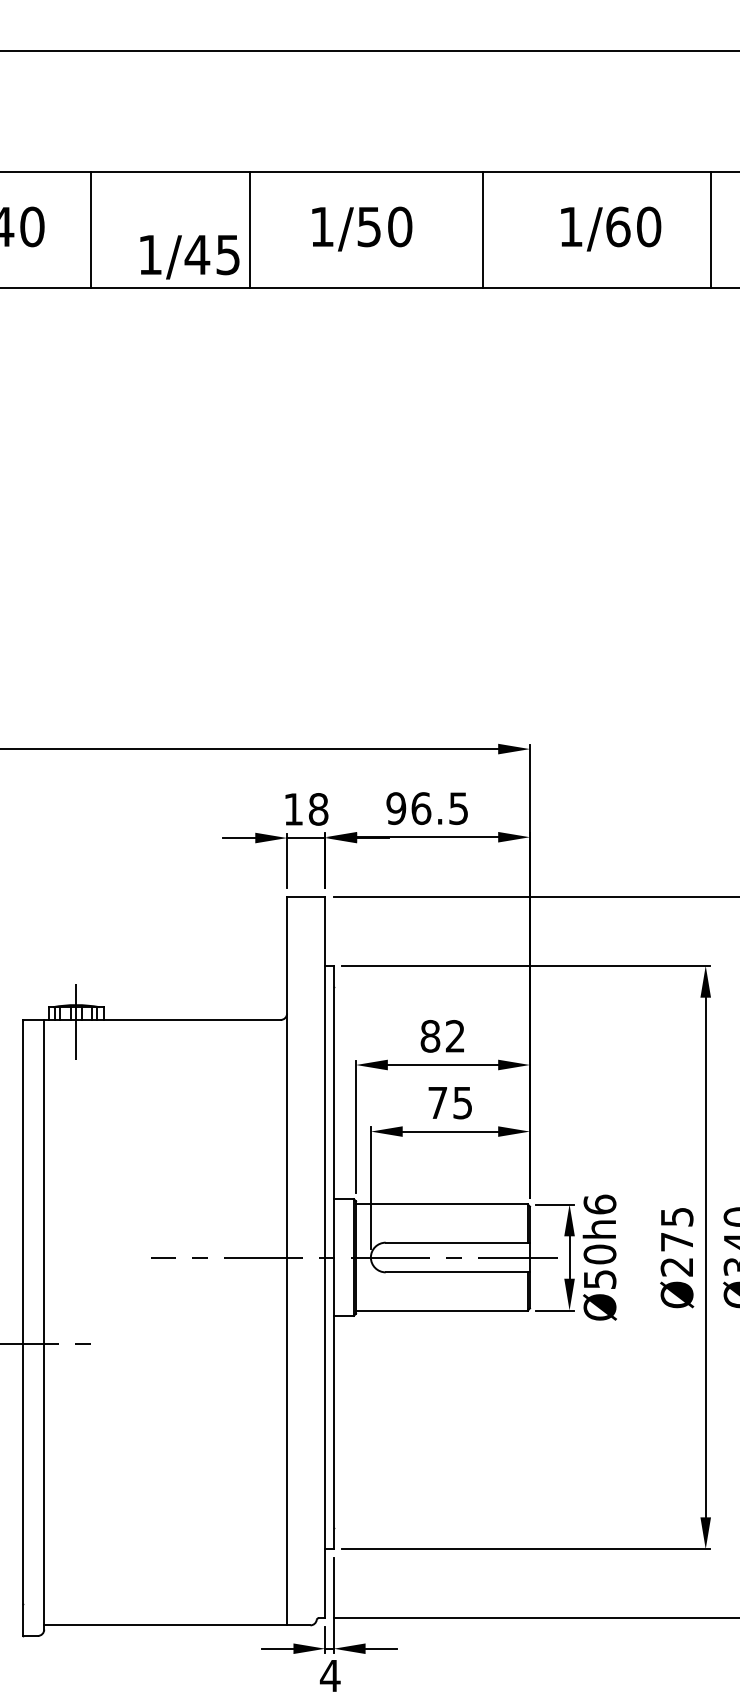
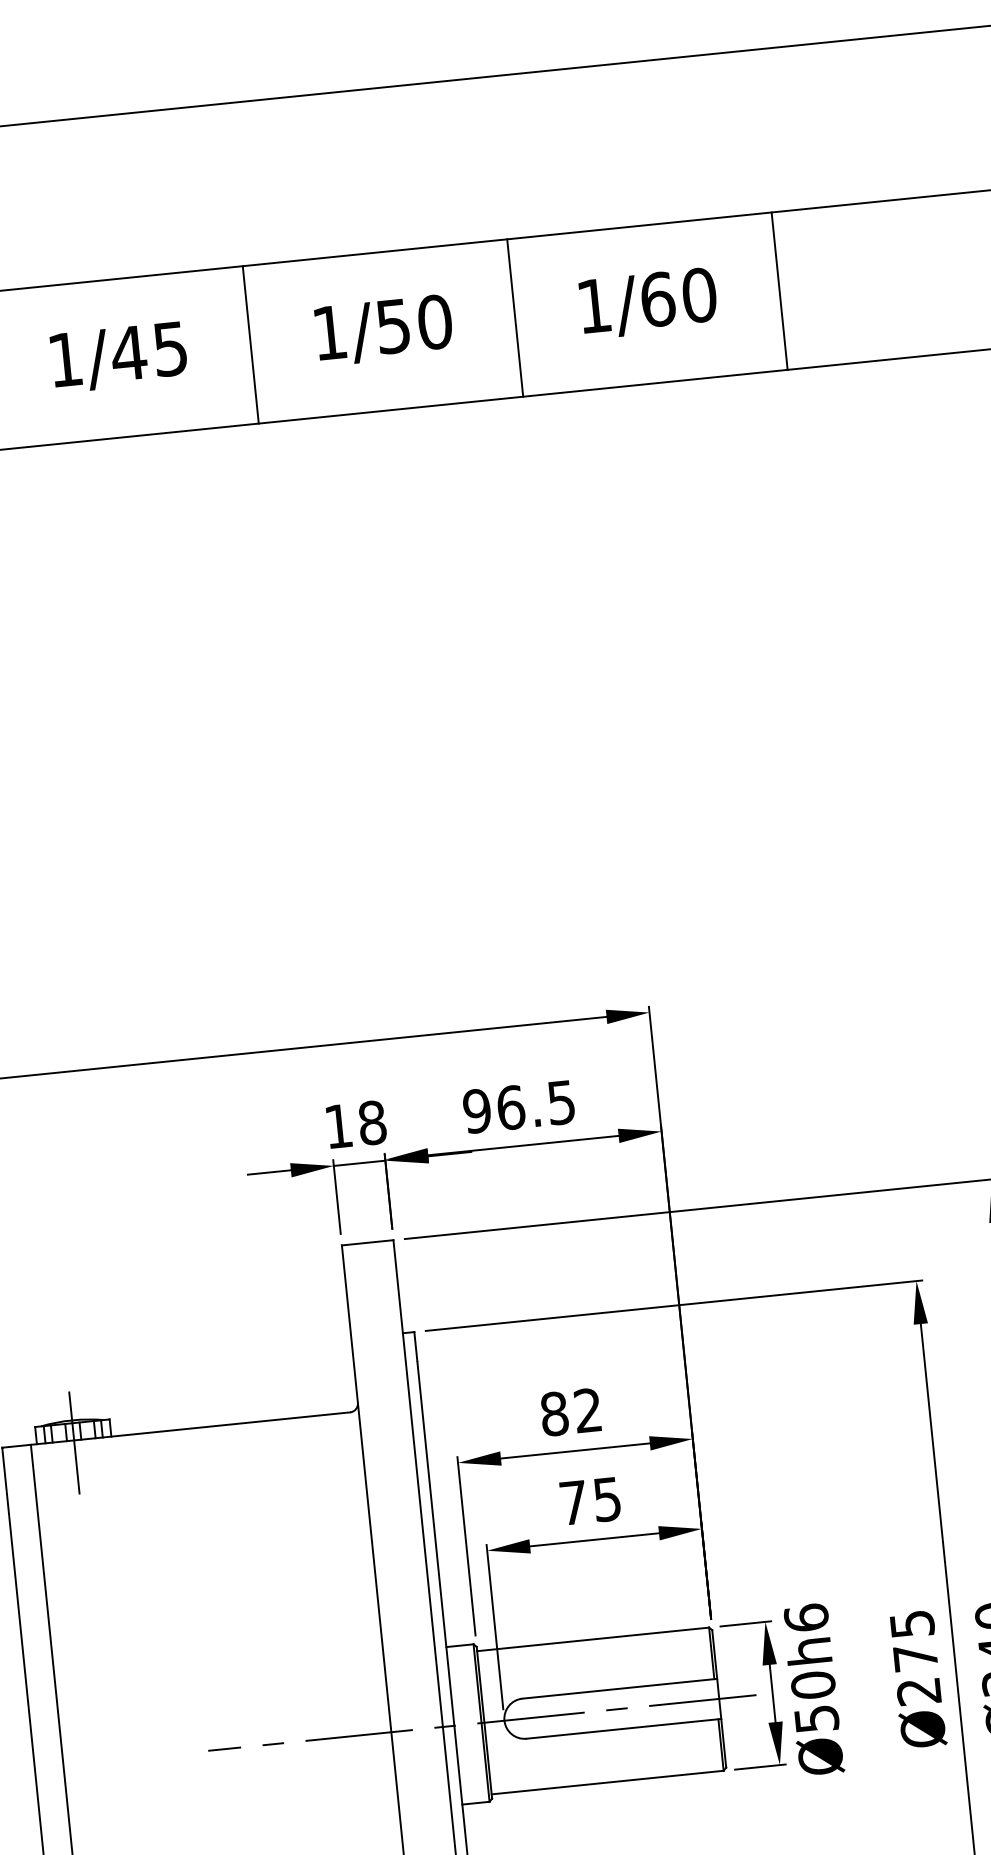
text: (362, 228) -> (384, 329), moved
text: (611, 228) -> (649, 302), moved
line: (250, 229) -> (250, 344), moved
line: (711, 229) -> (780, 290), moved
text: (189, 257) -> (118, 357), moved

